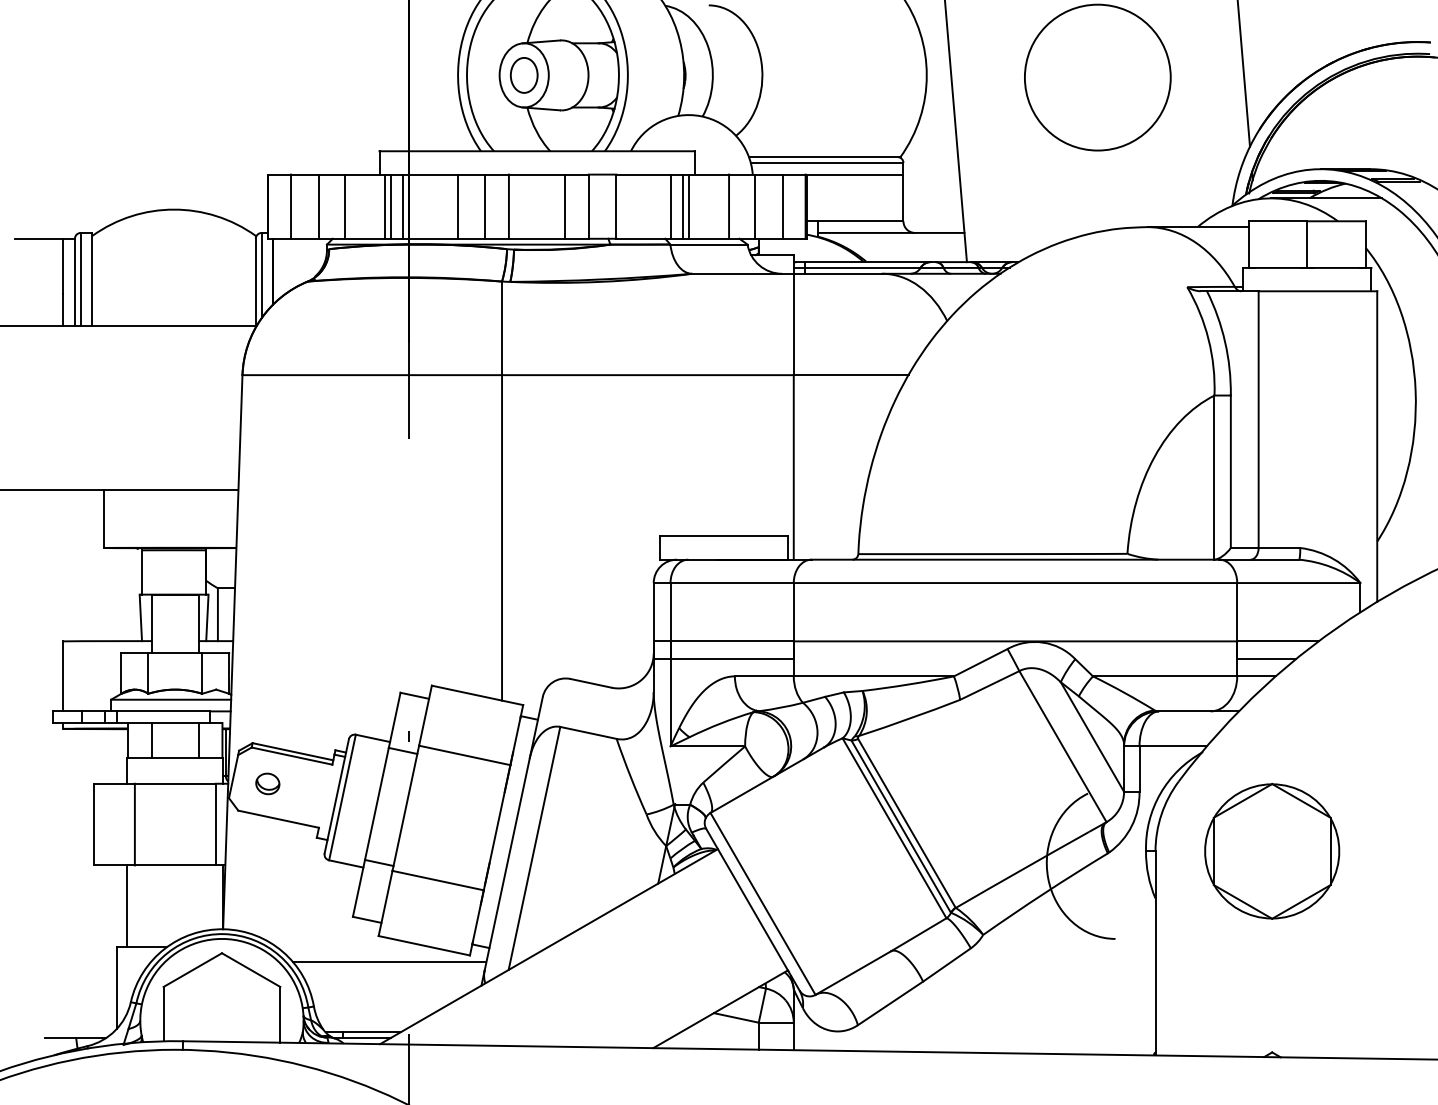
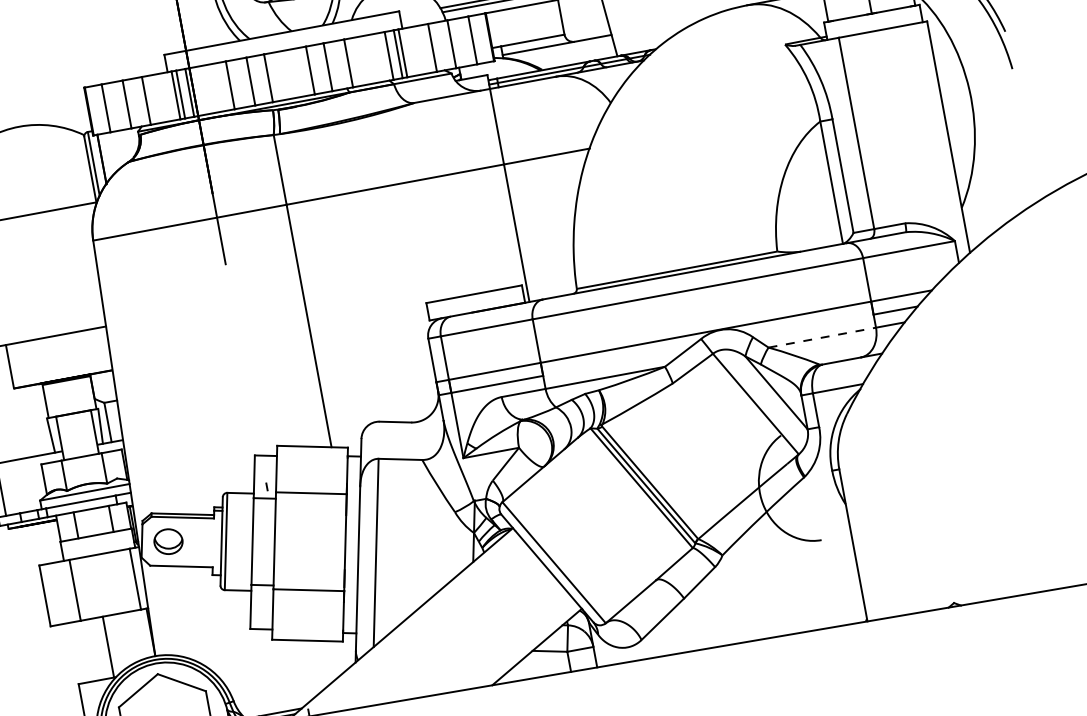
line: (1165, 676) -> (822, 337), solid -> dashed
part: (267, 783) -> (168, 541), size x1.6
part: (1272, 851) -> (926, 453), removed
line: (127, 906) -> (108, 647), moved
line: (389, 962) -> (283, 657), removed

